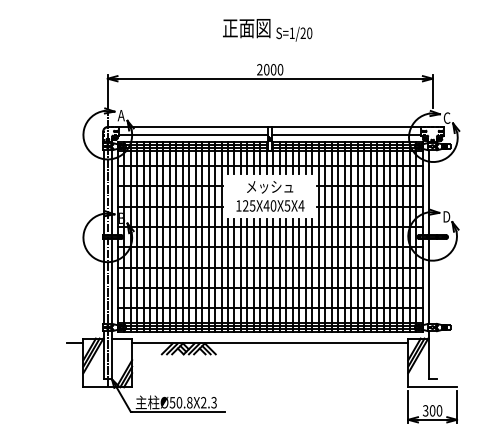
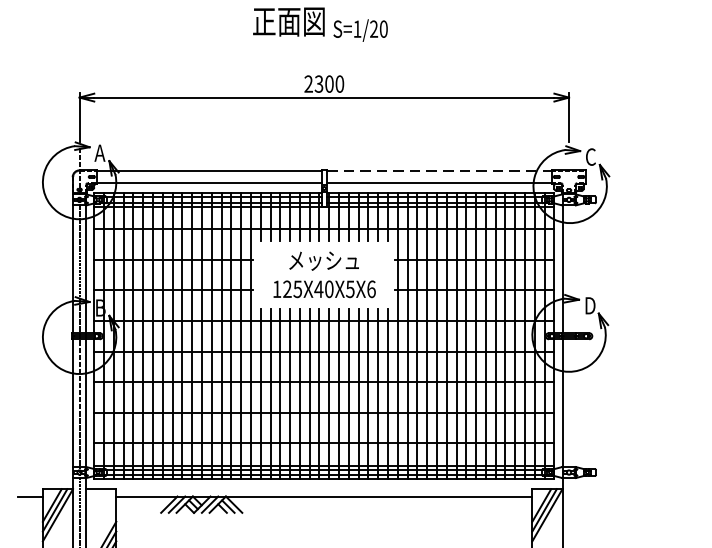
text: (266, 69) -> (318, 83), 2000 -> 2300
line: (346, 127) -> (439, 171), solid -> dashed
text: (301, 205) -> (371, 288), 125X40X5X4 -> 125X40X5X6

